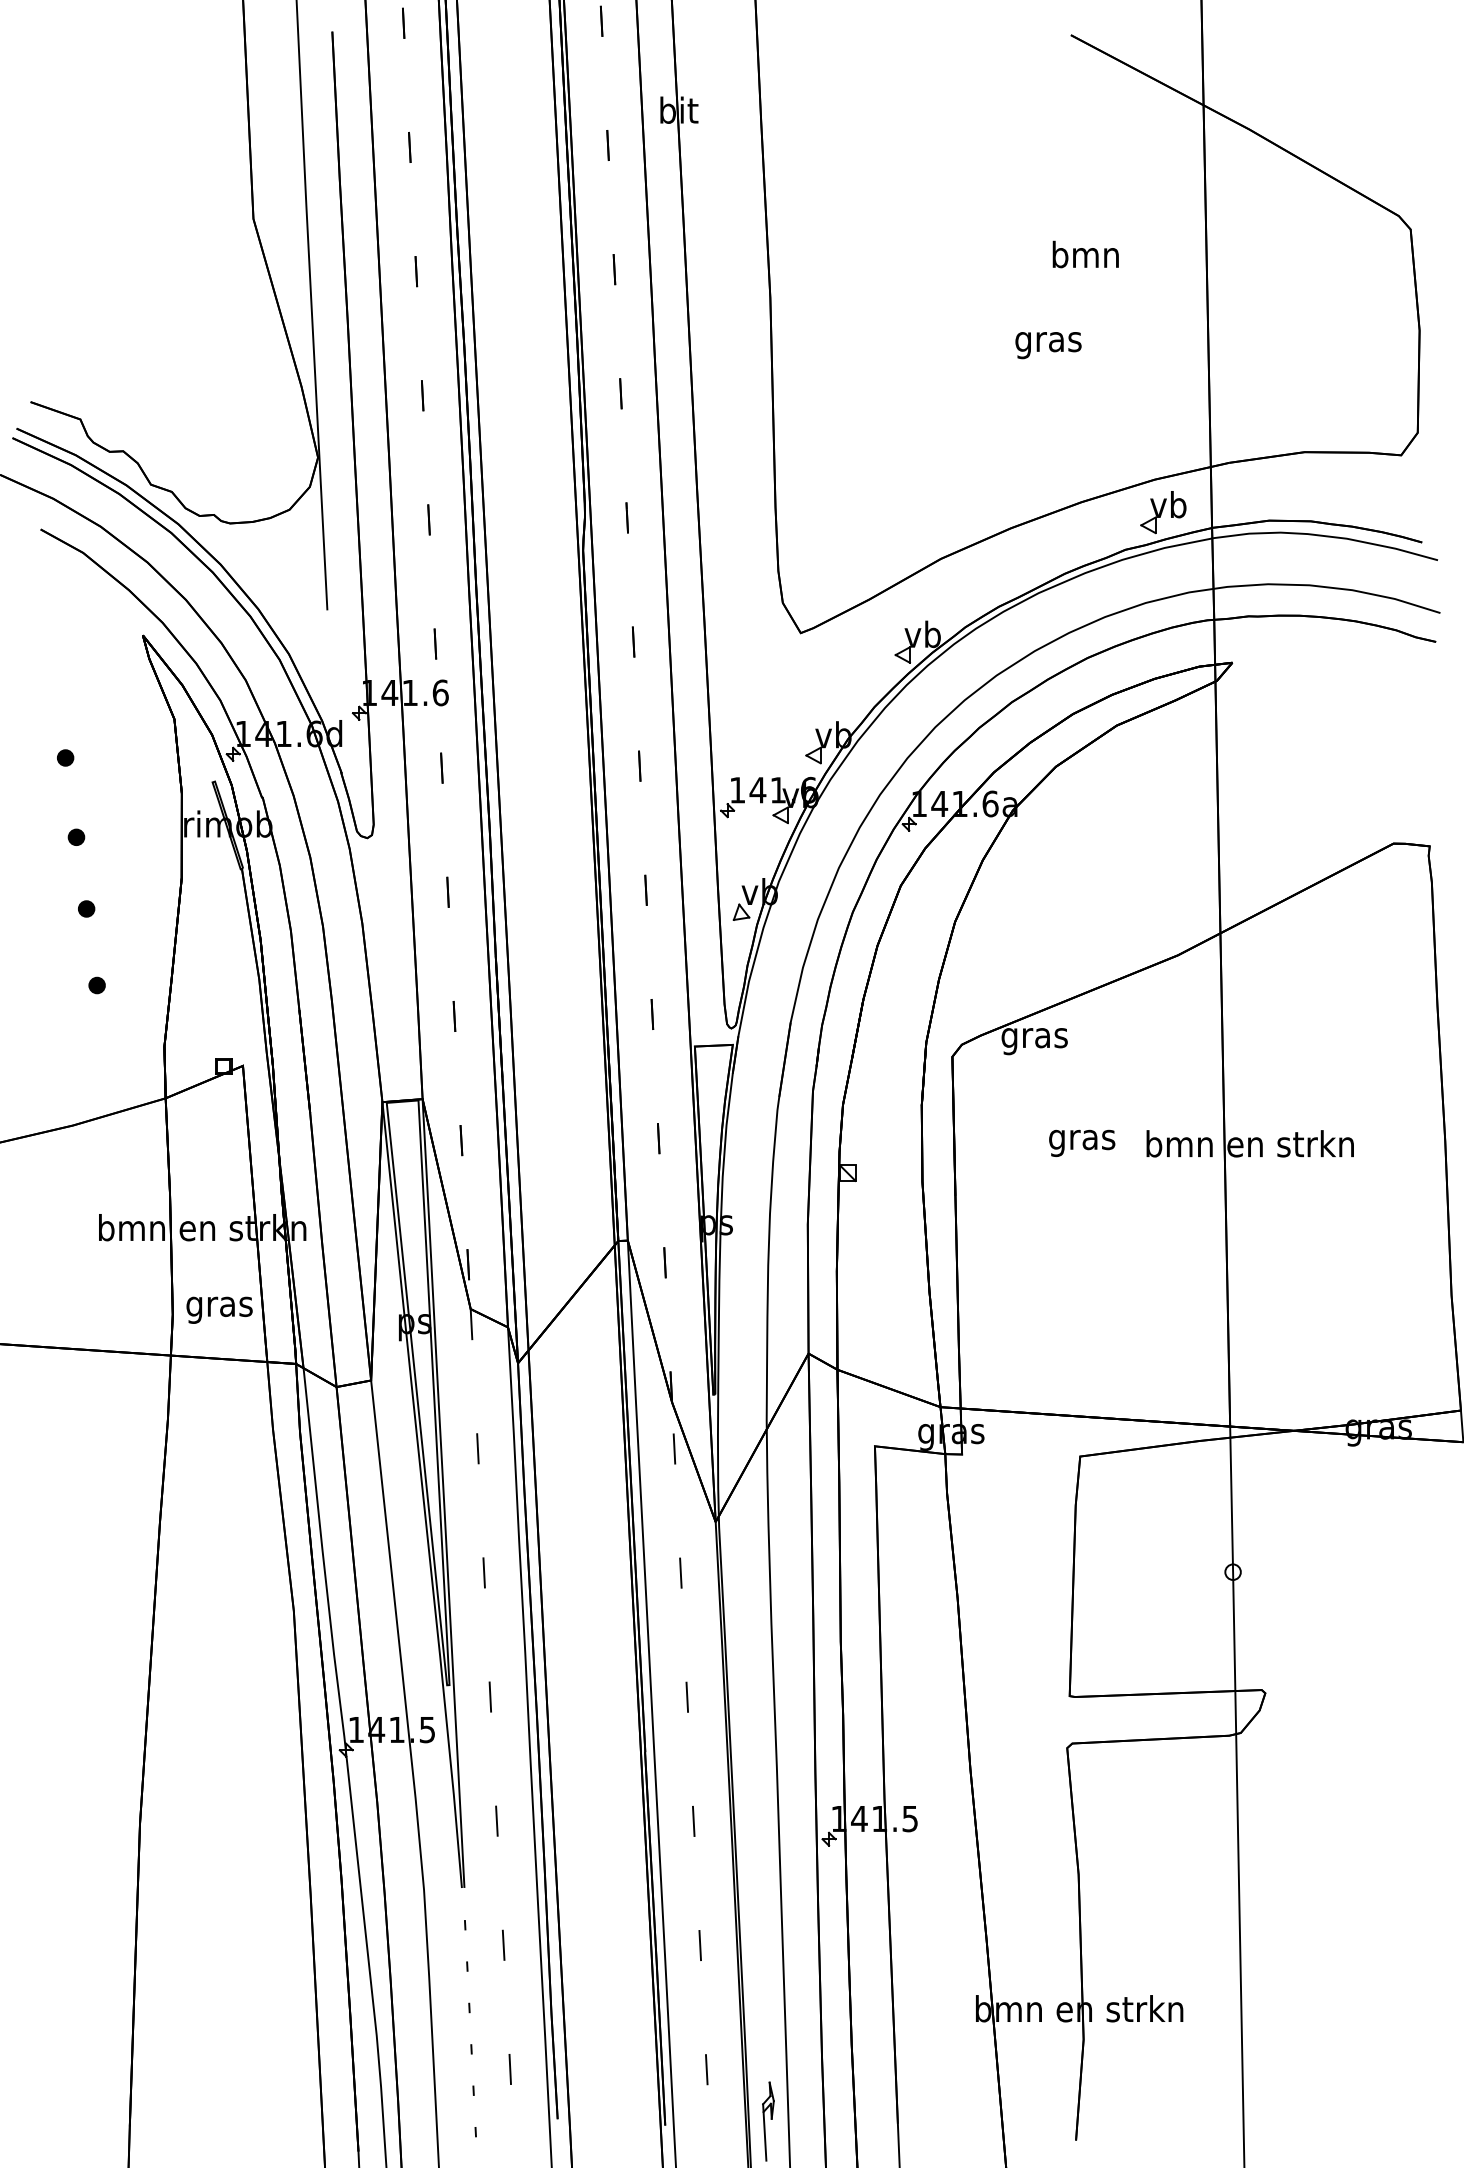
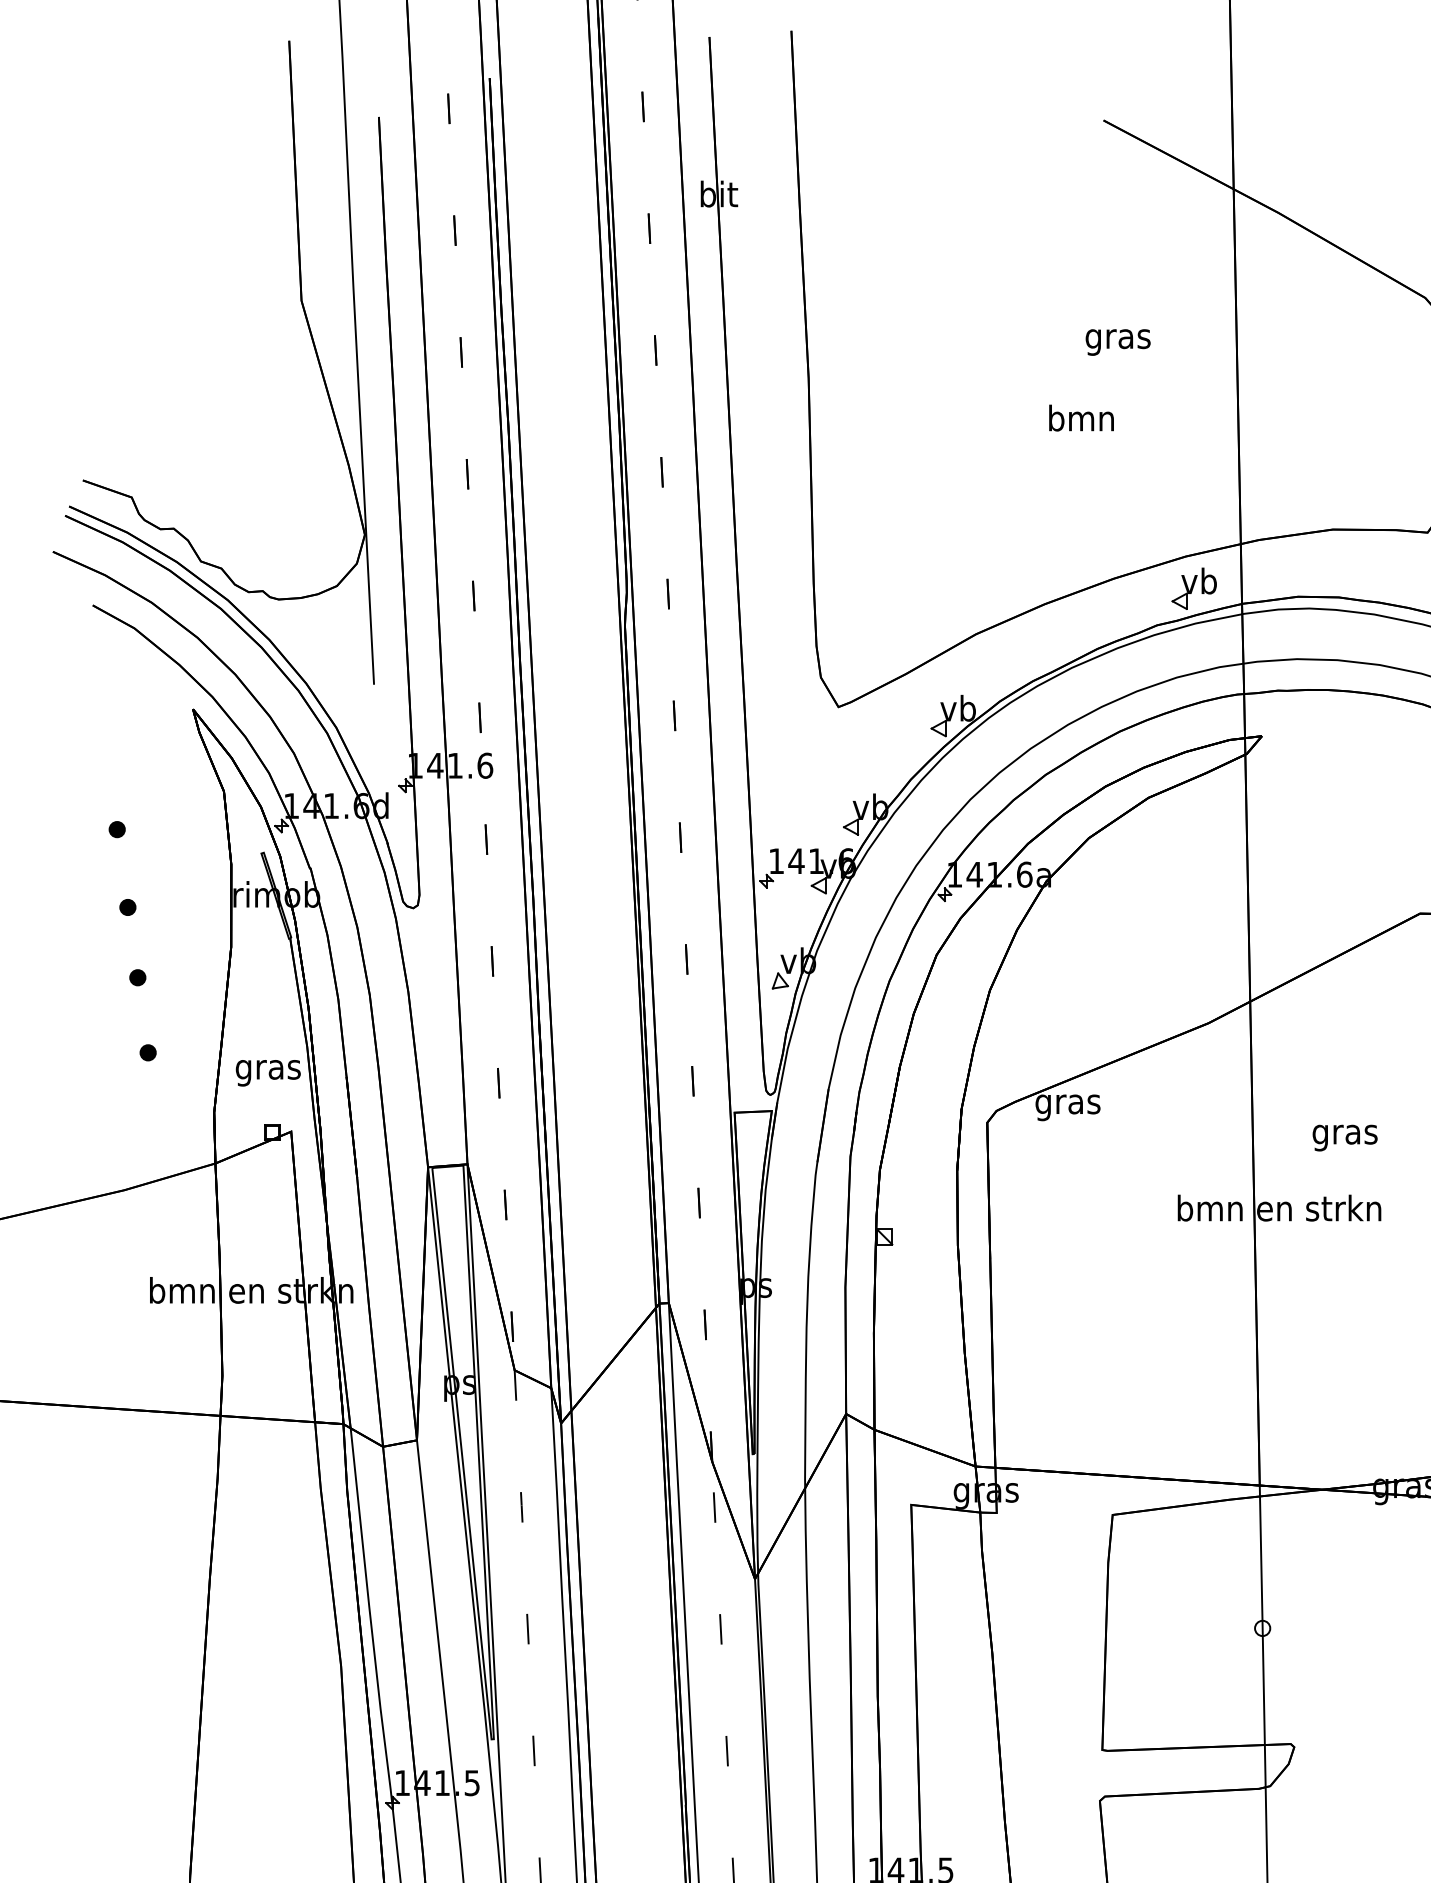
text: (1085, 257) -> (1117, 338), bmn -> gras
text: (1048, 341) -> (1081, 420), gras -> bmn
text: (1082, 1142) -> (1345, 1137), moved
text: (219, 1309) -> (268, 1072), moved

